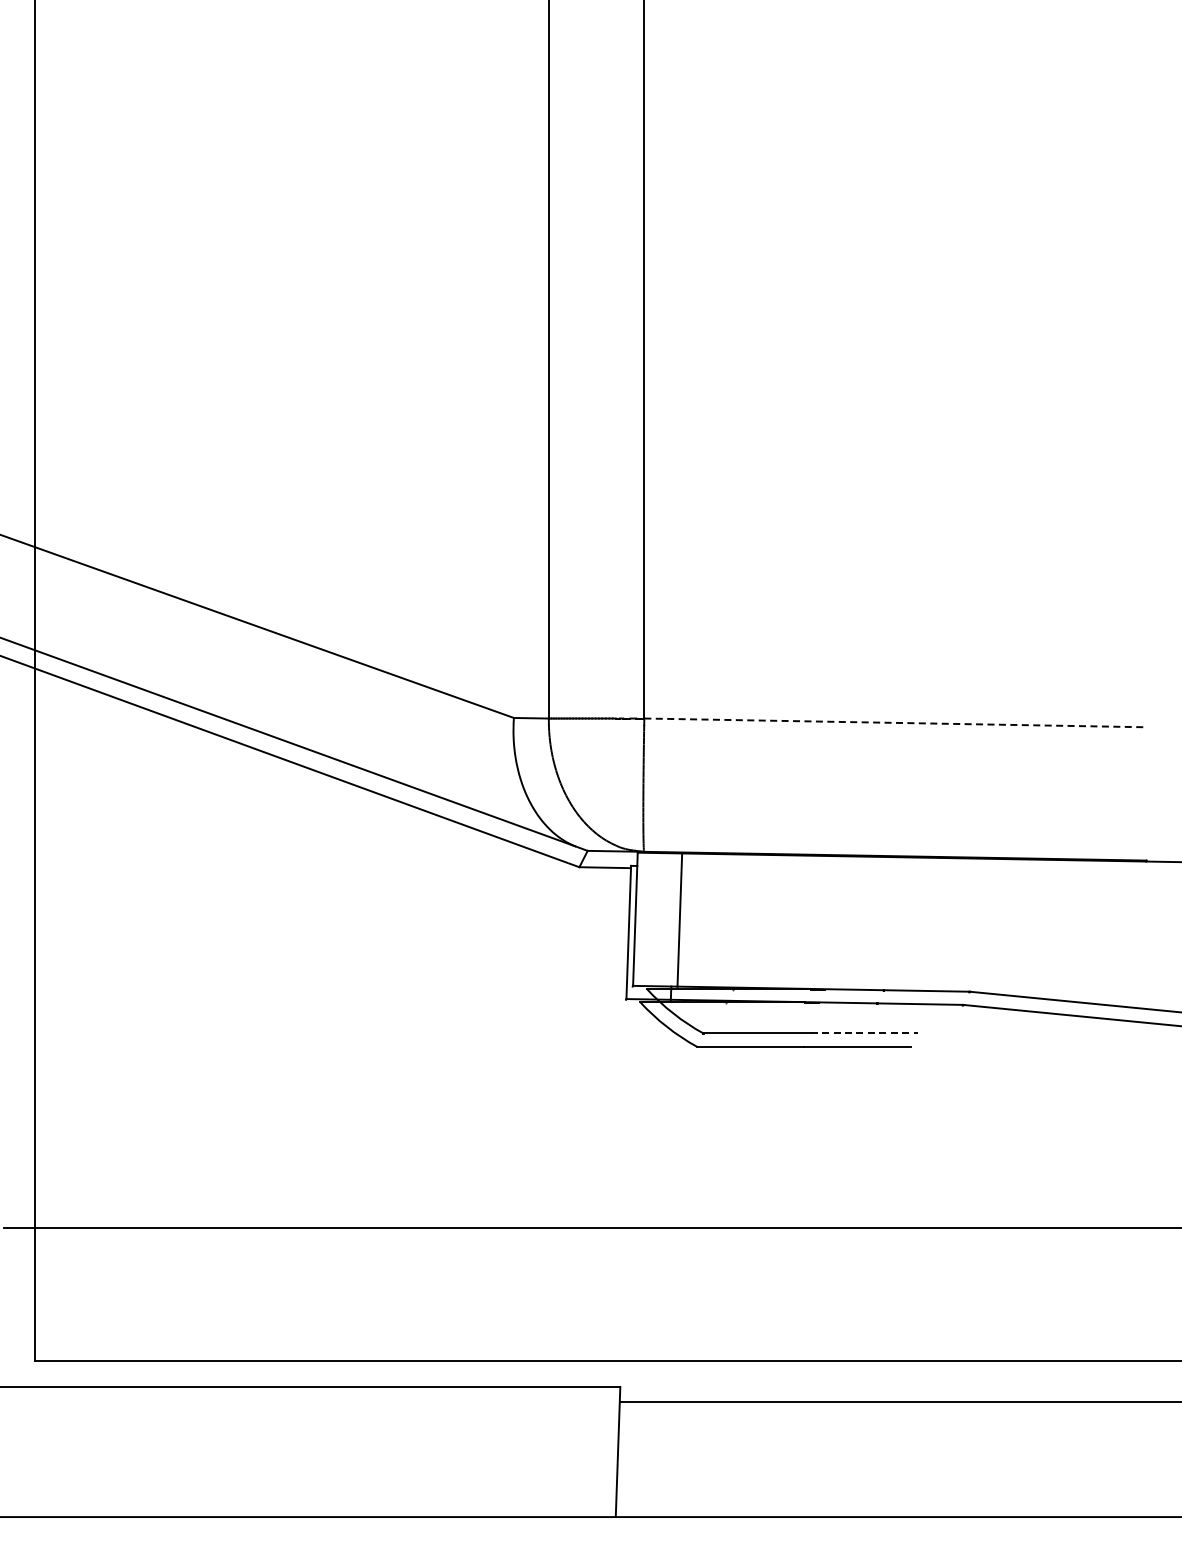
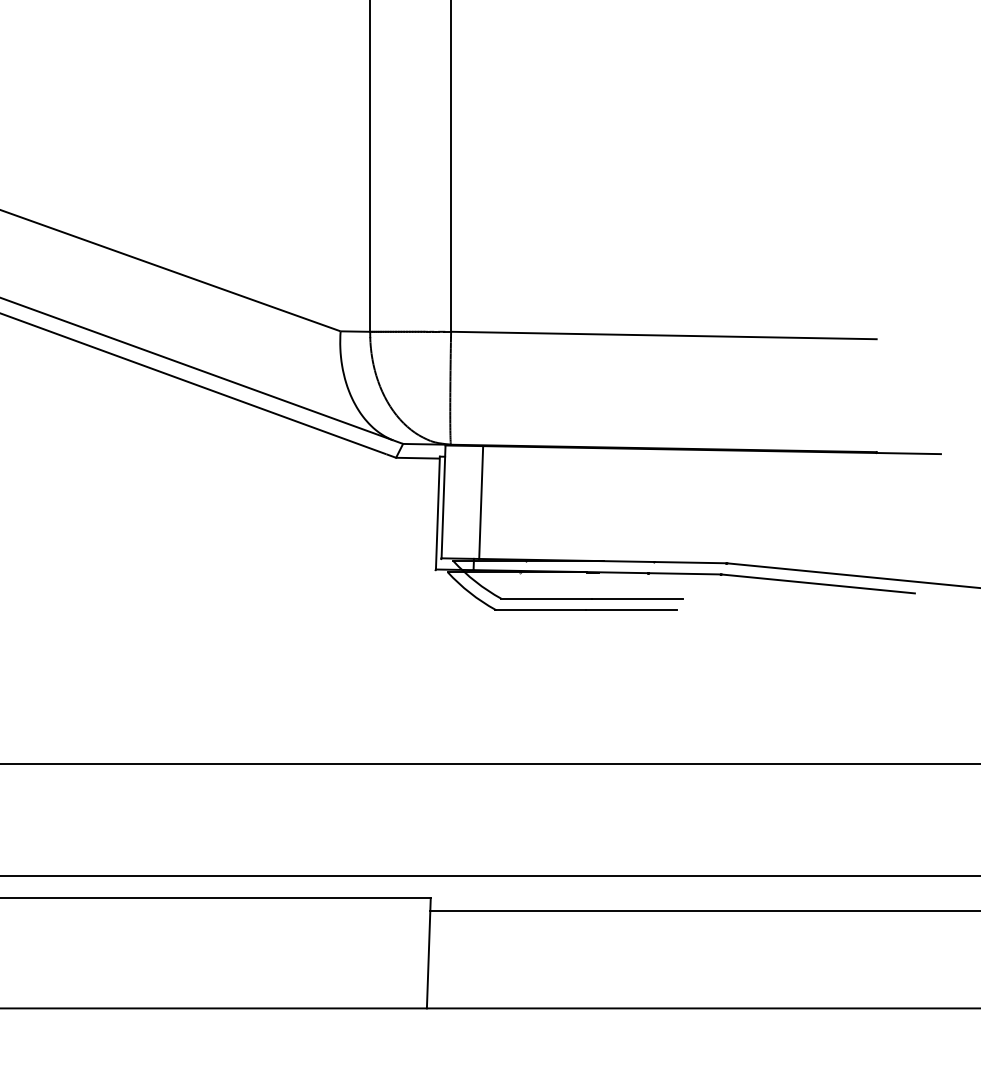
line: (895, 722) -> (663, 335), dashed -> solid
line: (864, 1033) -> (637, 598), dashed -> solid

